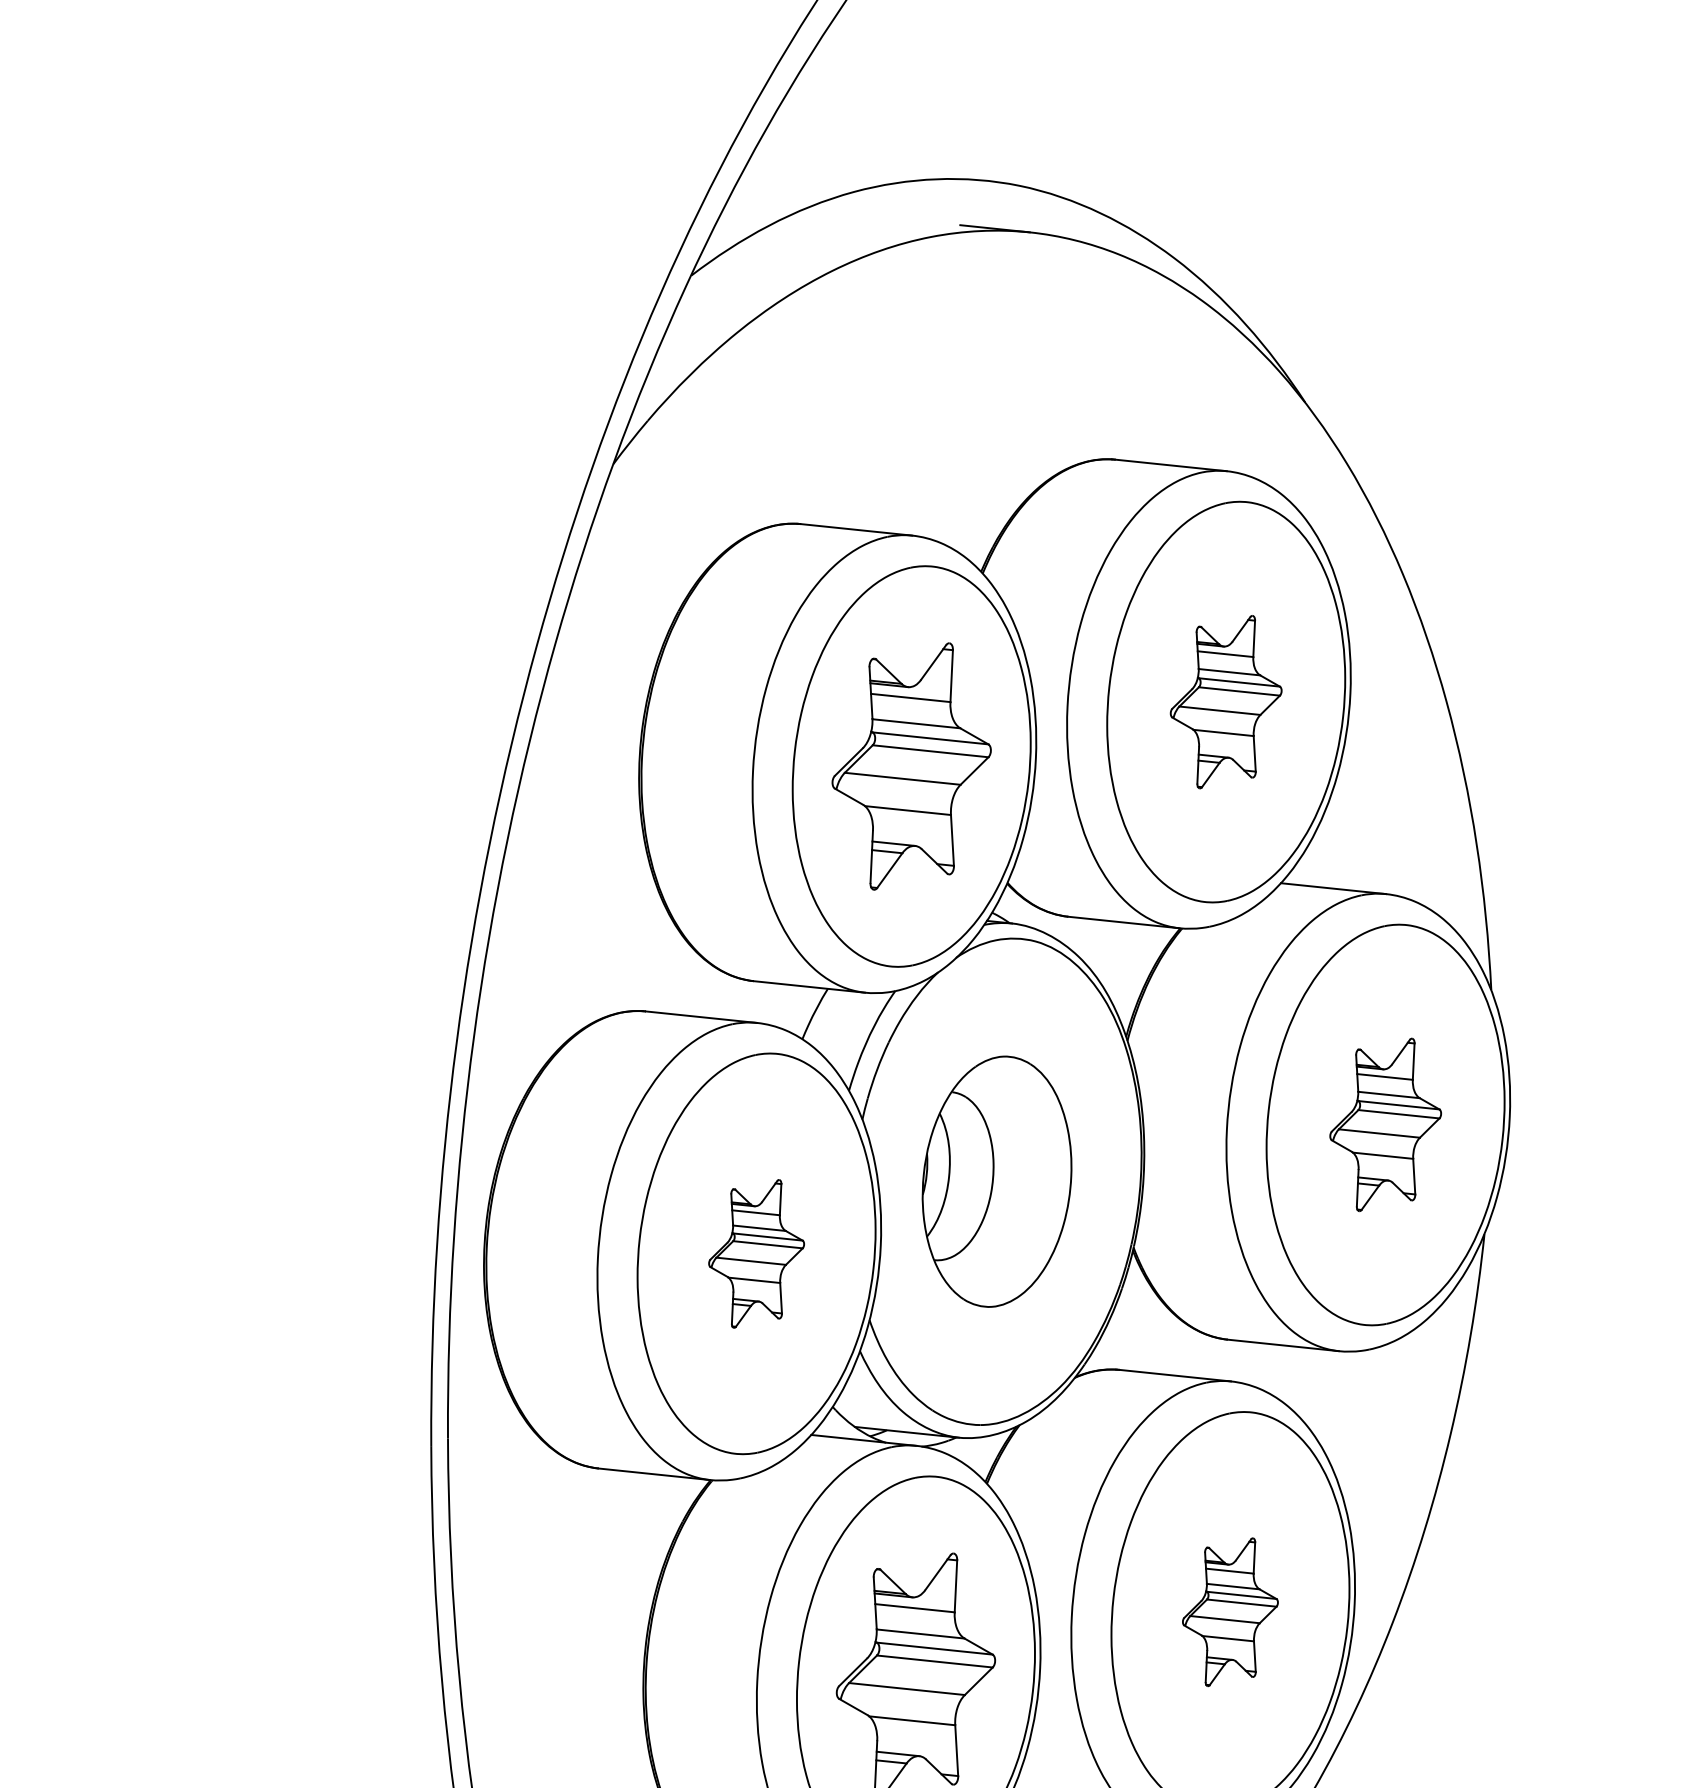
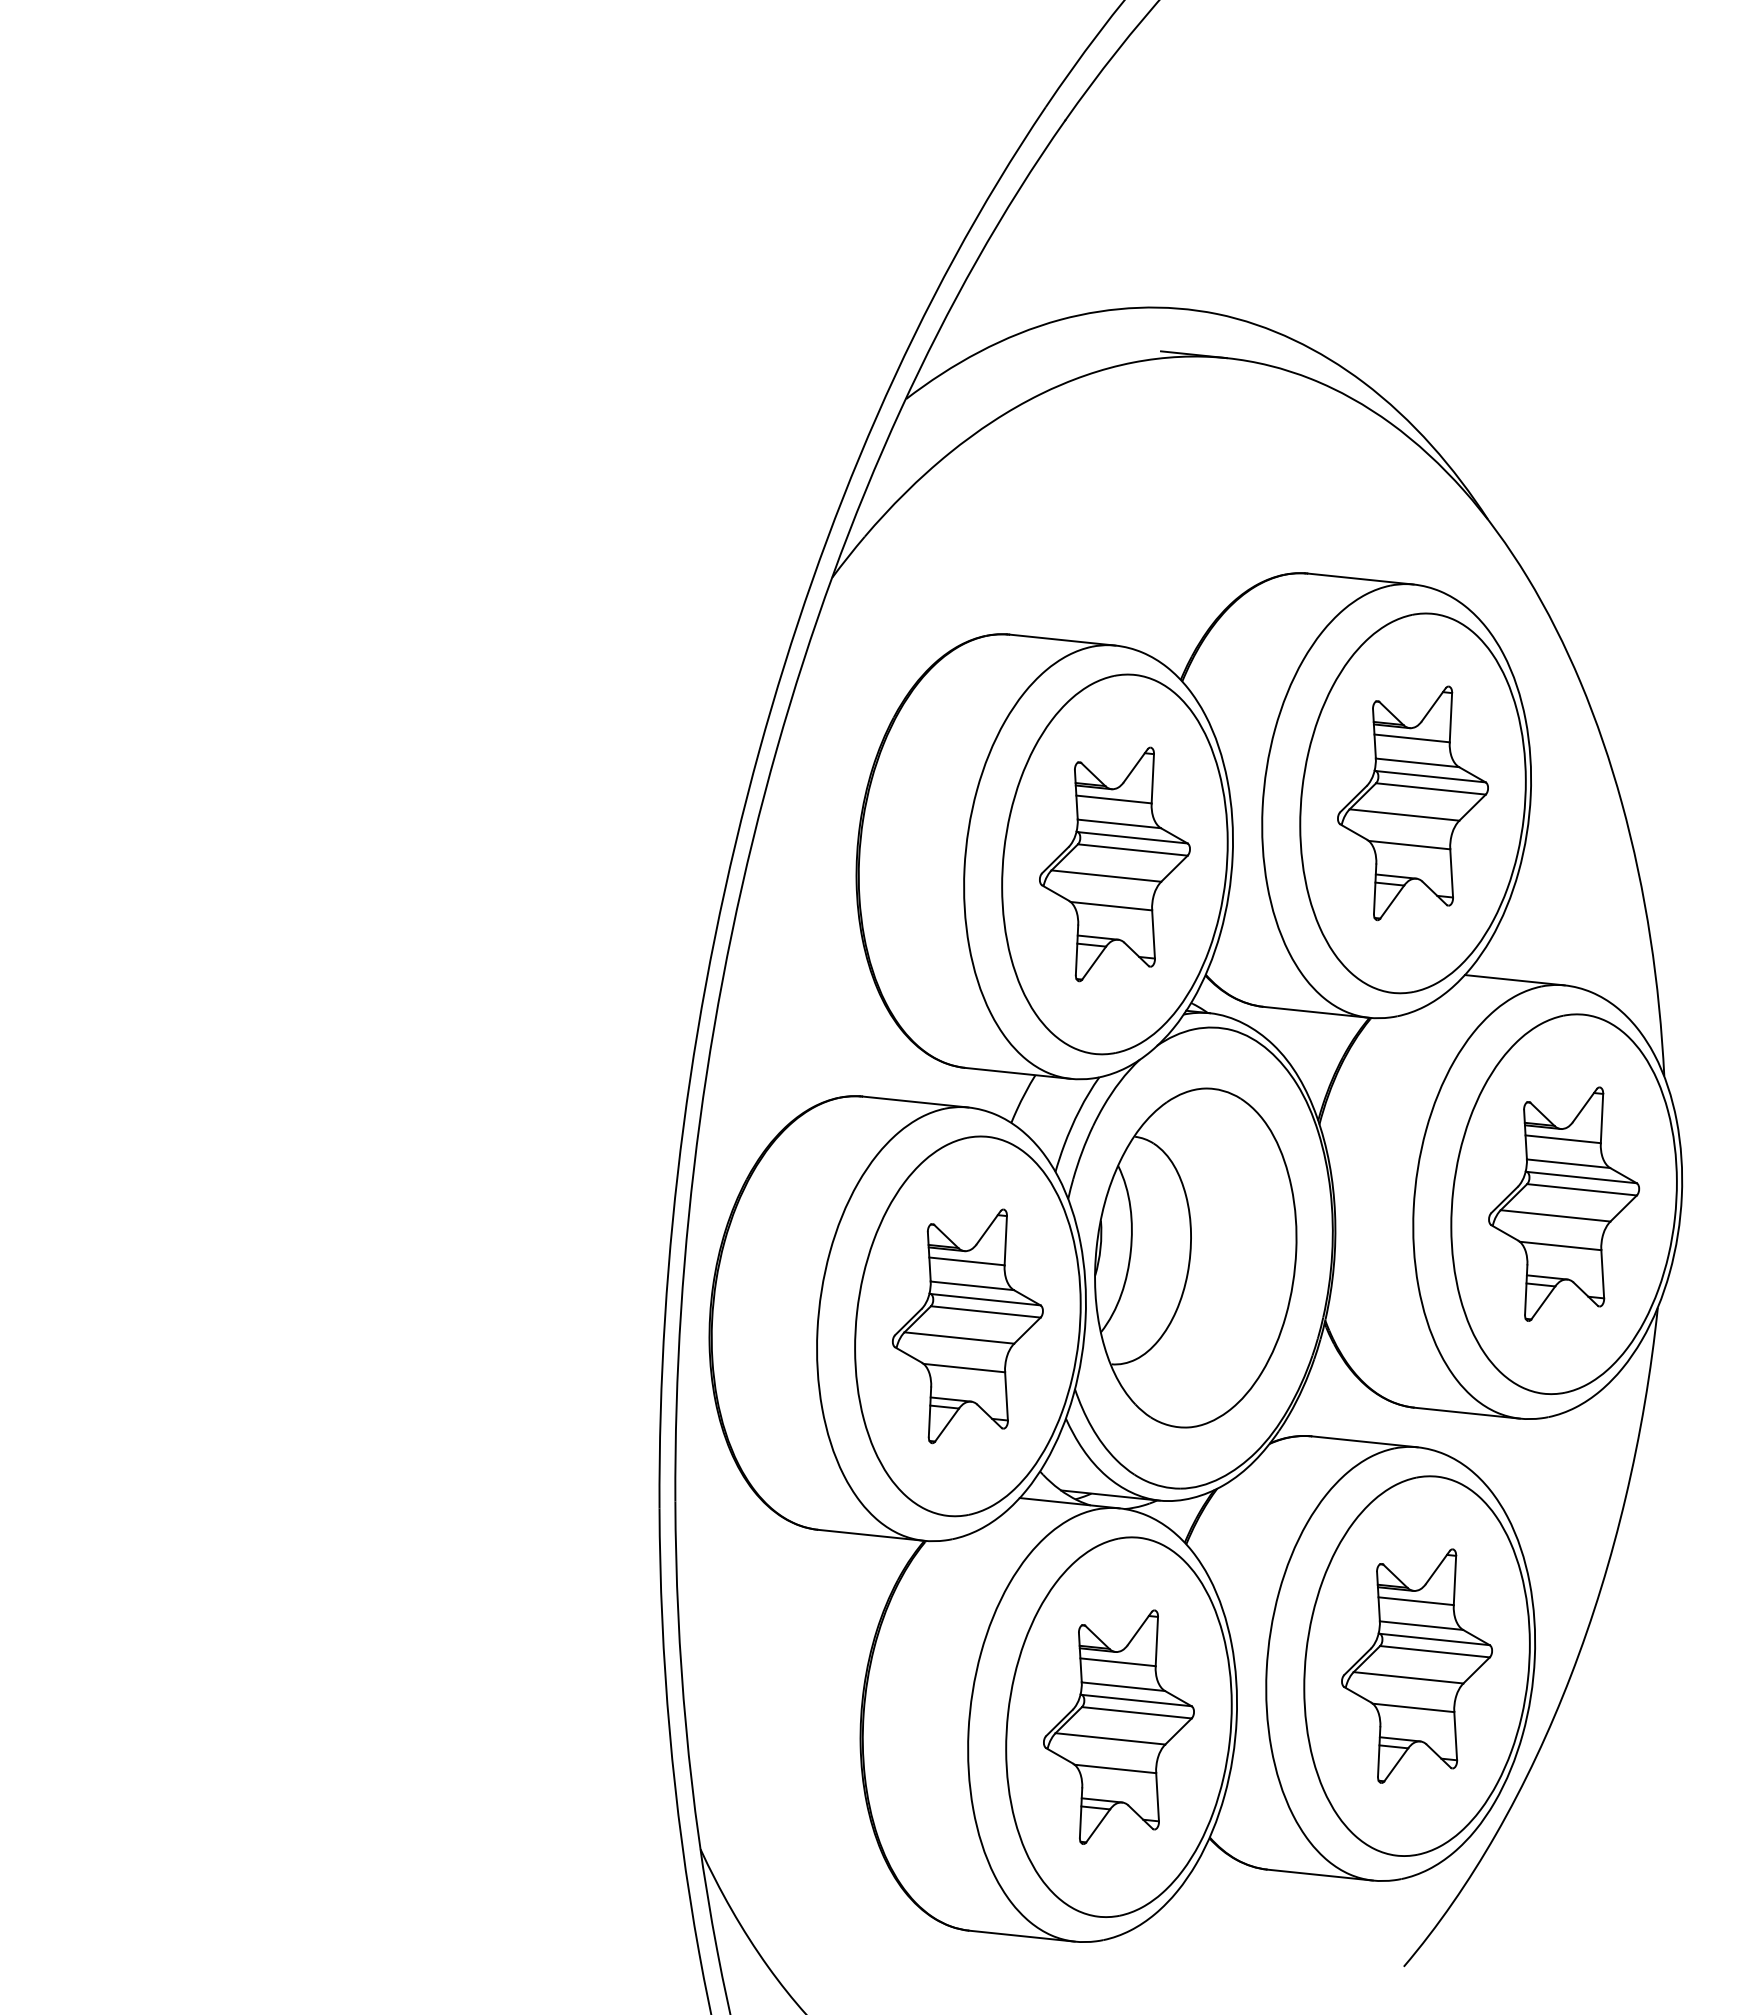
part: (1225, 702) -> (1412, 803), size x1.43
part: (1386, 1124) -> (1564, 1203), size x1.43
part: (996, 1181) -> (1195, 1257), size x1.43
part: (756, 1253) -> (967, 1326), size x1.67
part: (1229, 1611) -> (1416, 1665), size x1.67

